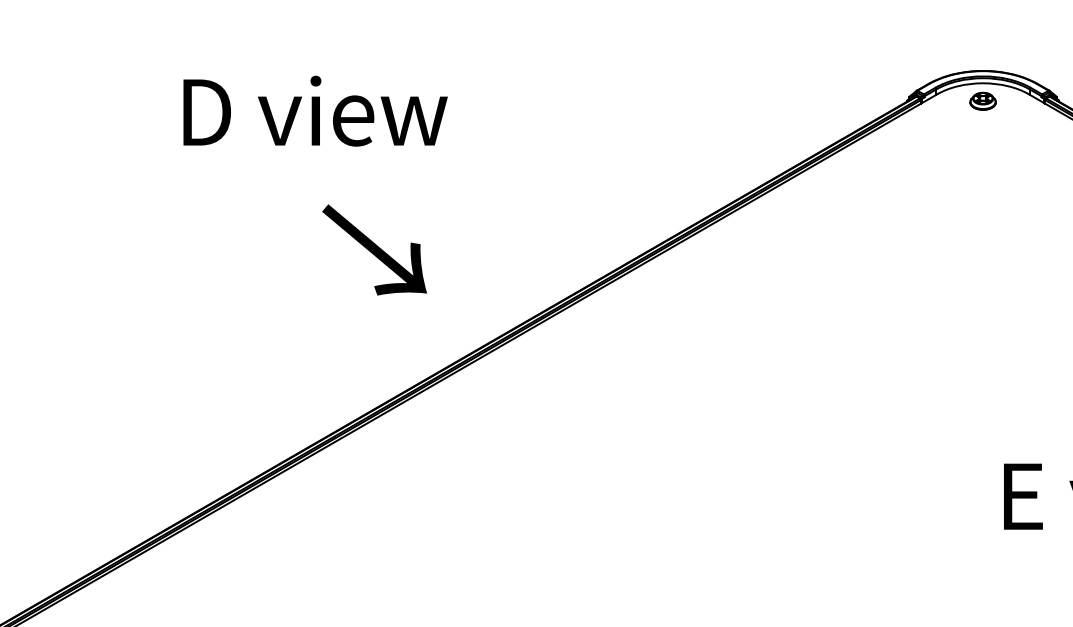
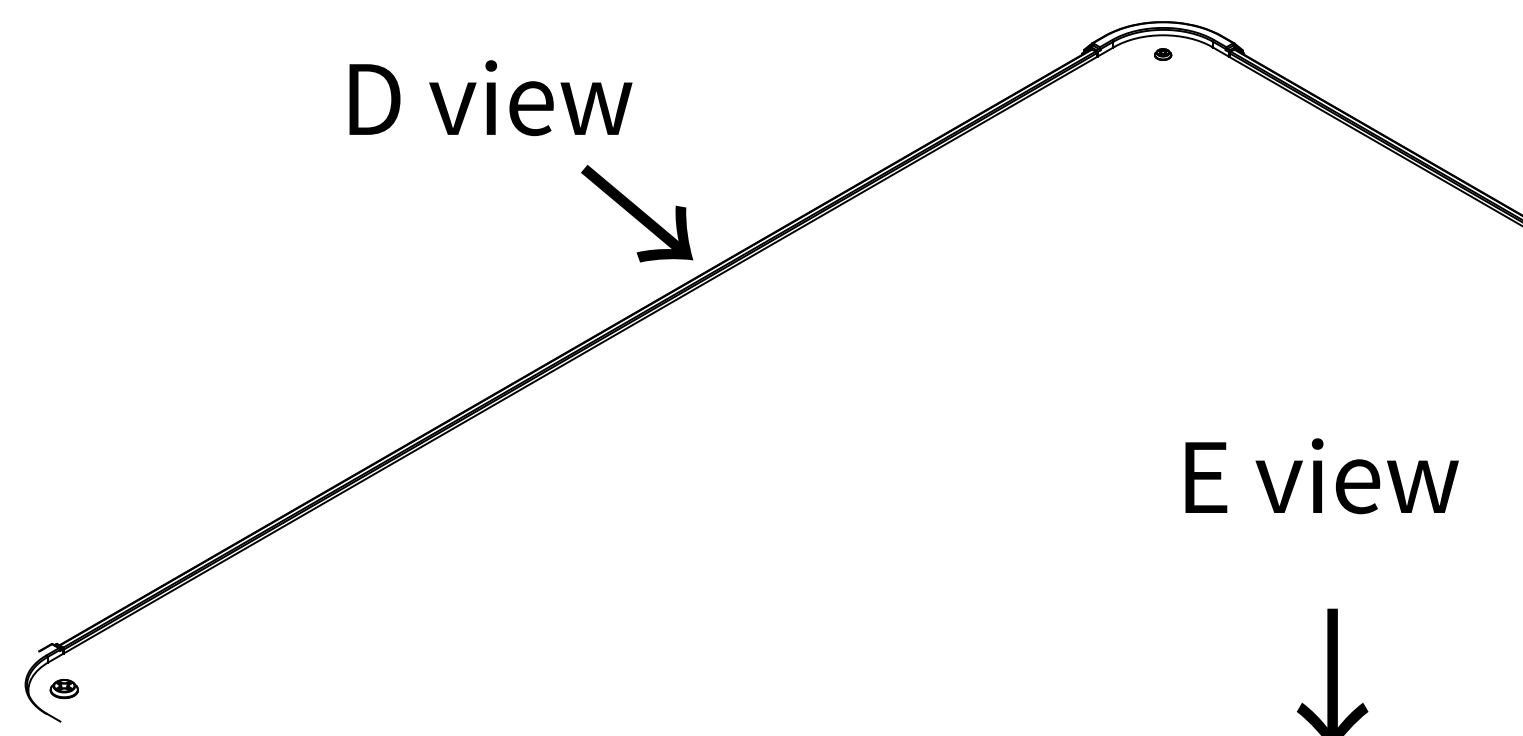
part: (982, 101) -> (1162, 54), size x0.6
text: (315, 111) -> (490, 98), moved
text: (374, 249) -> (637, 213), moved

